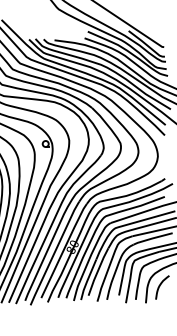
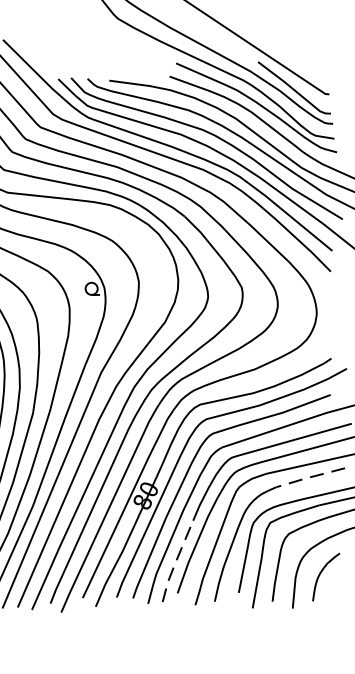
line: (152, 238) -> (305, 478), solid -> dashed
line: (87, 280) -> (175, 562), solid -> dashed

